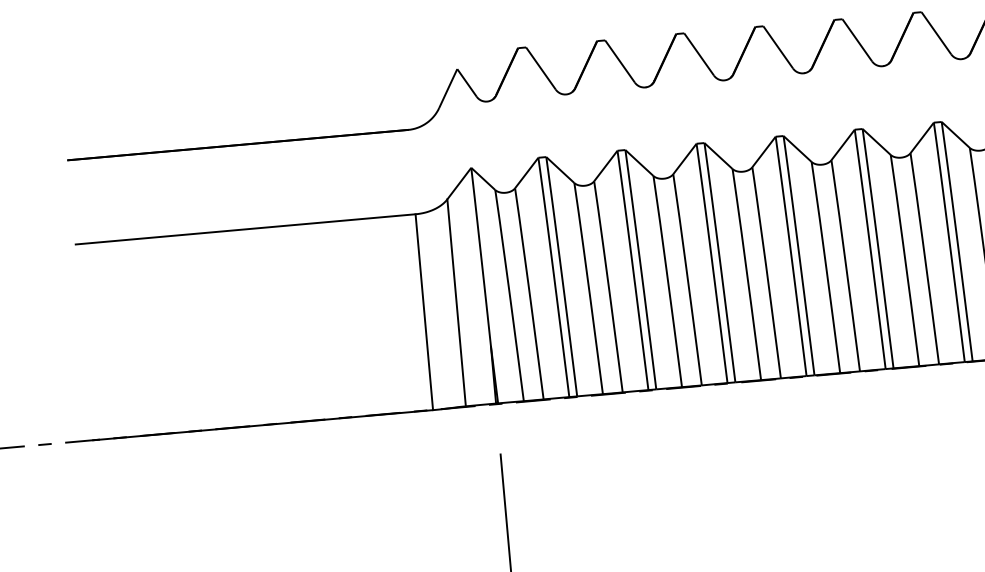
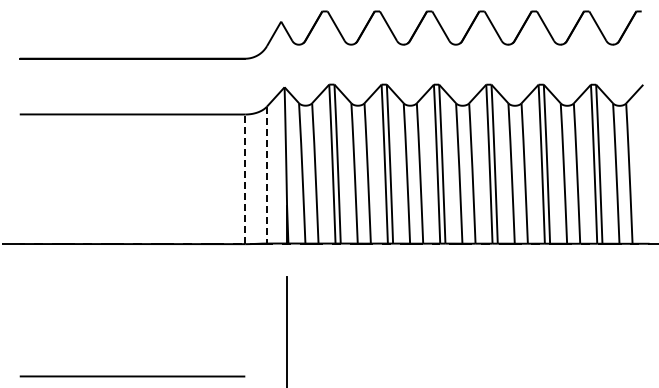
line: (457, 303) -> (267, 175), solid -> dashed
line: (424, 312) -> (245, 179), solid -> dashed

